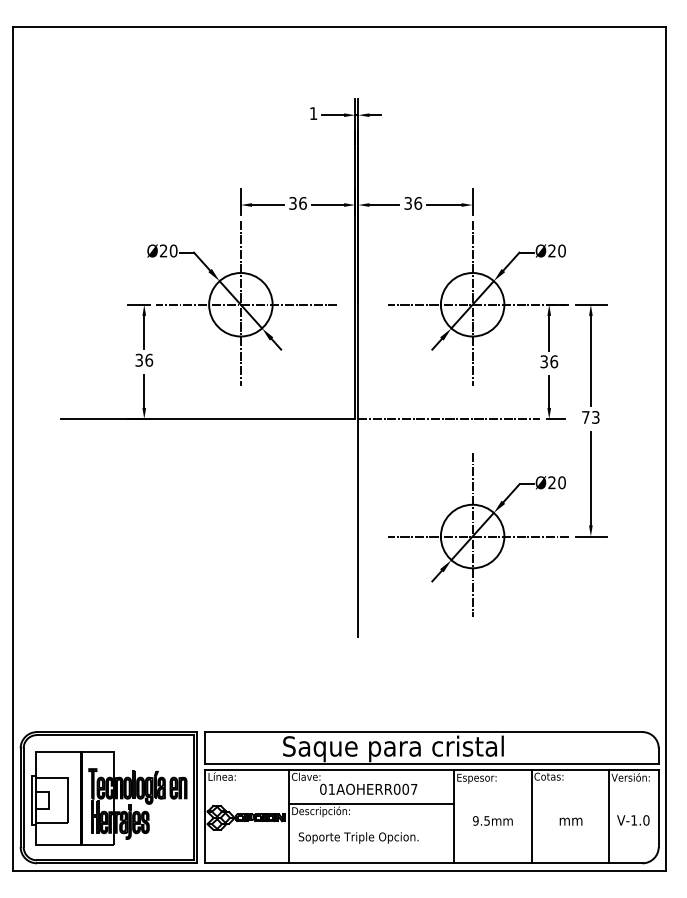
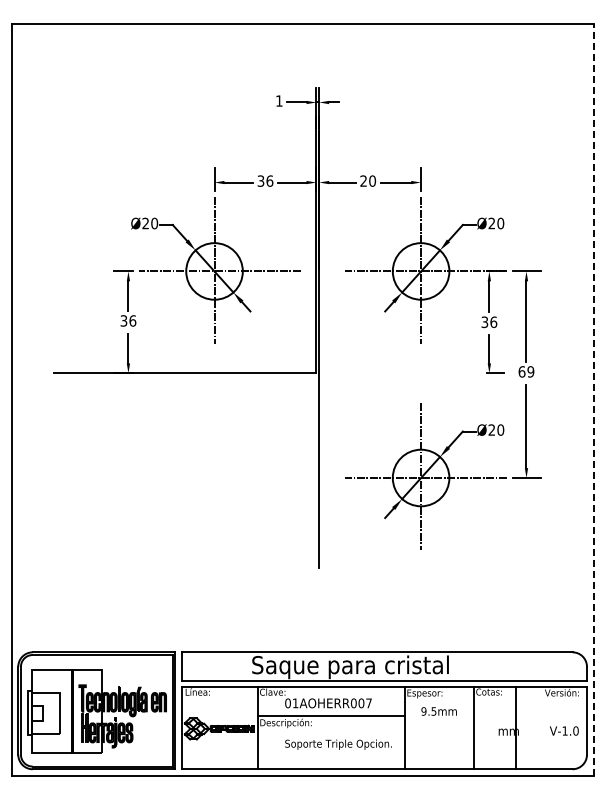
text: (413, 202) -> (368, 180), 36 -> 20
text: (590, 417) -> (526, 371), 73 -> 69
line: (449, 419) -> (400, 373), removed
line: (666, 448) -> (593, 399), solid -> dashed
line: (608, 816) -> (515, 727), moved
text: (492, 820) -> (438, 711), moved
text: (358, 837) -> (338, 744), moved

